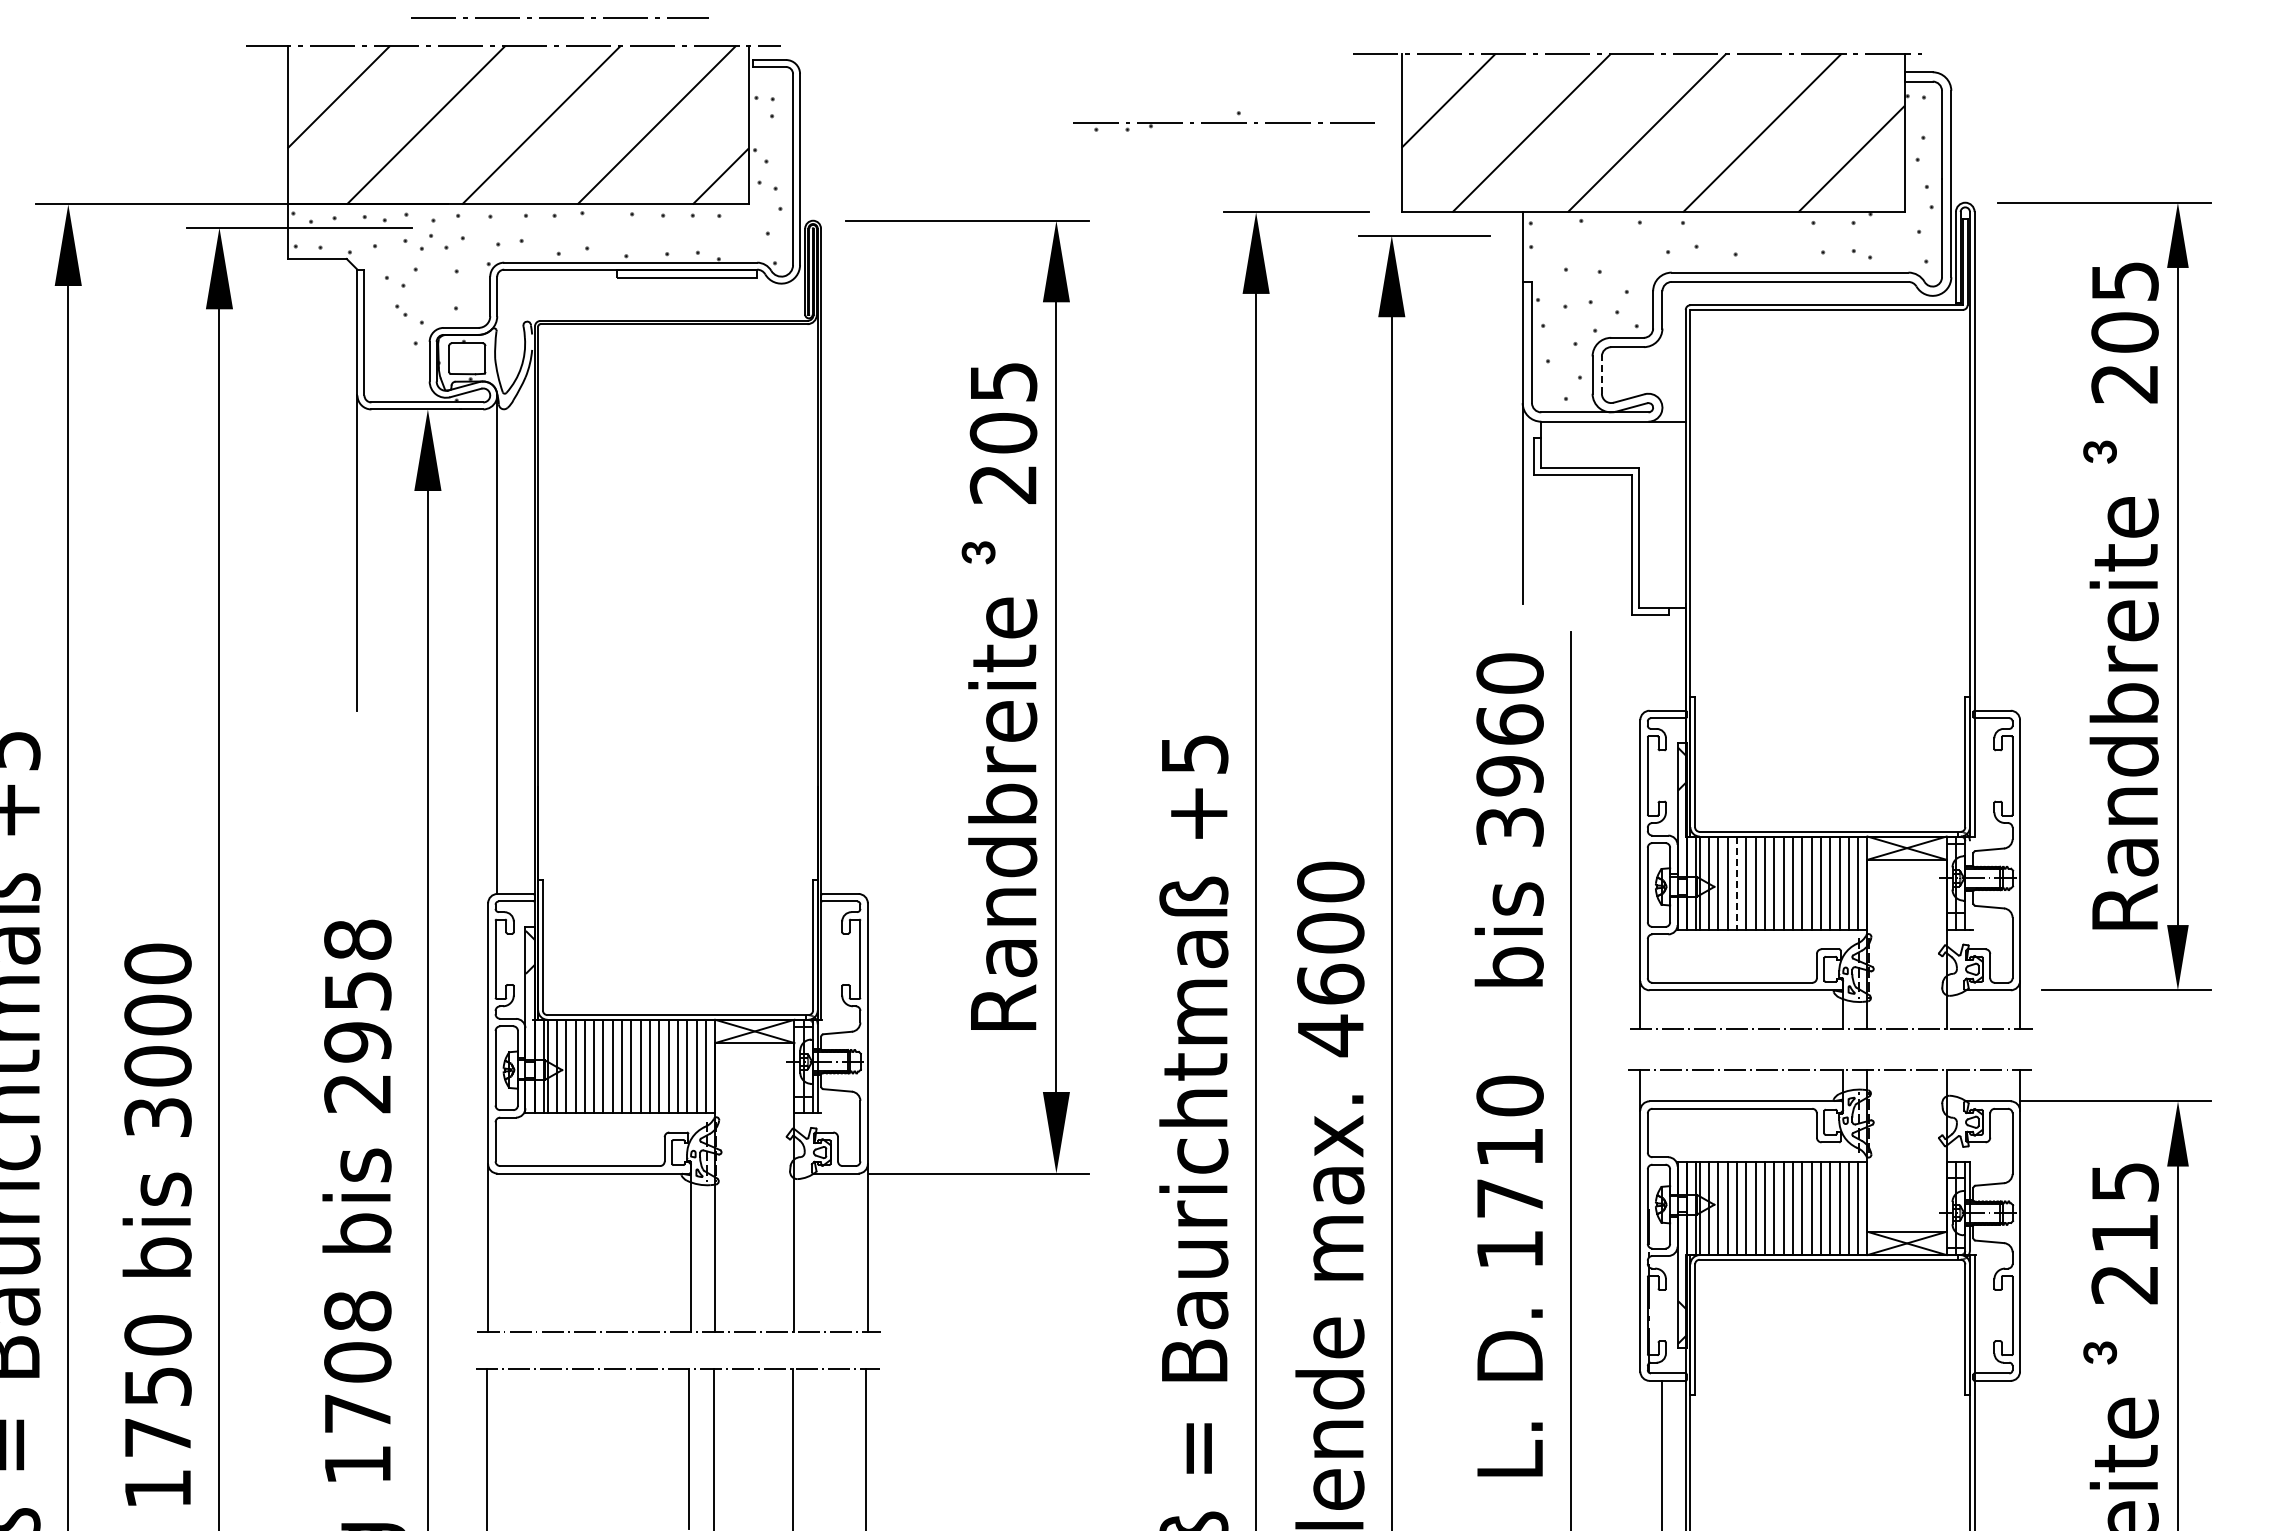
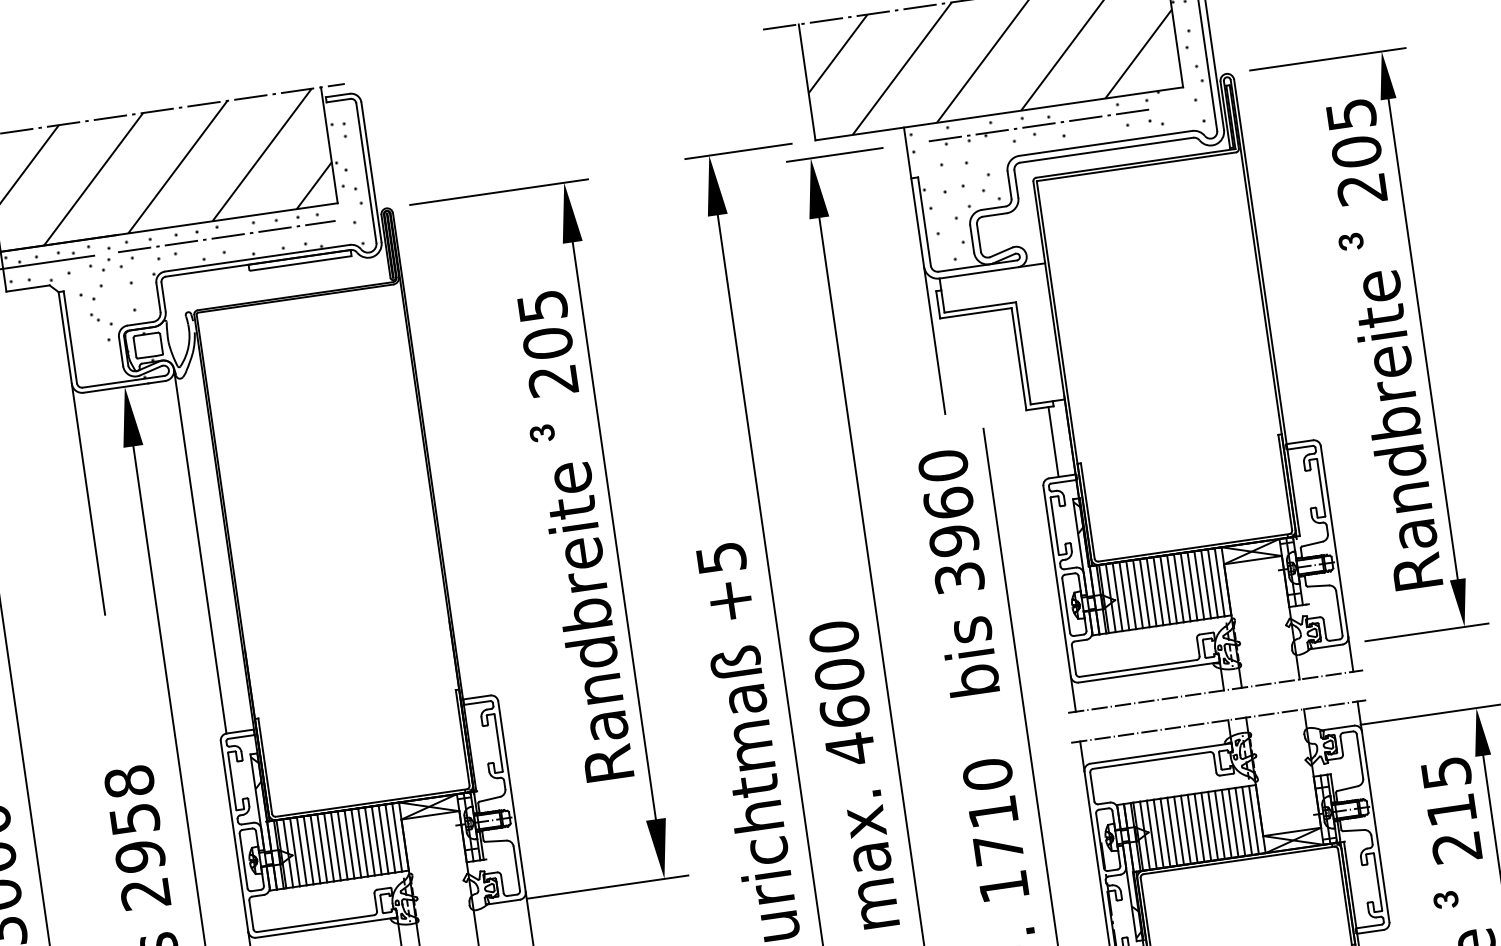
line: (559, 17) -> (226, 236), moved
part: (1223, 121) -> (1038, 124), moved
line: (1601, 375) -> (978, 238), dashed -> solid
line: (1662, 662) -> (1053, 441), added
line: (1737, 883) -> (1131, 595), dashed -> solid

